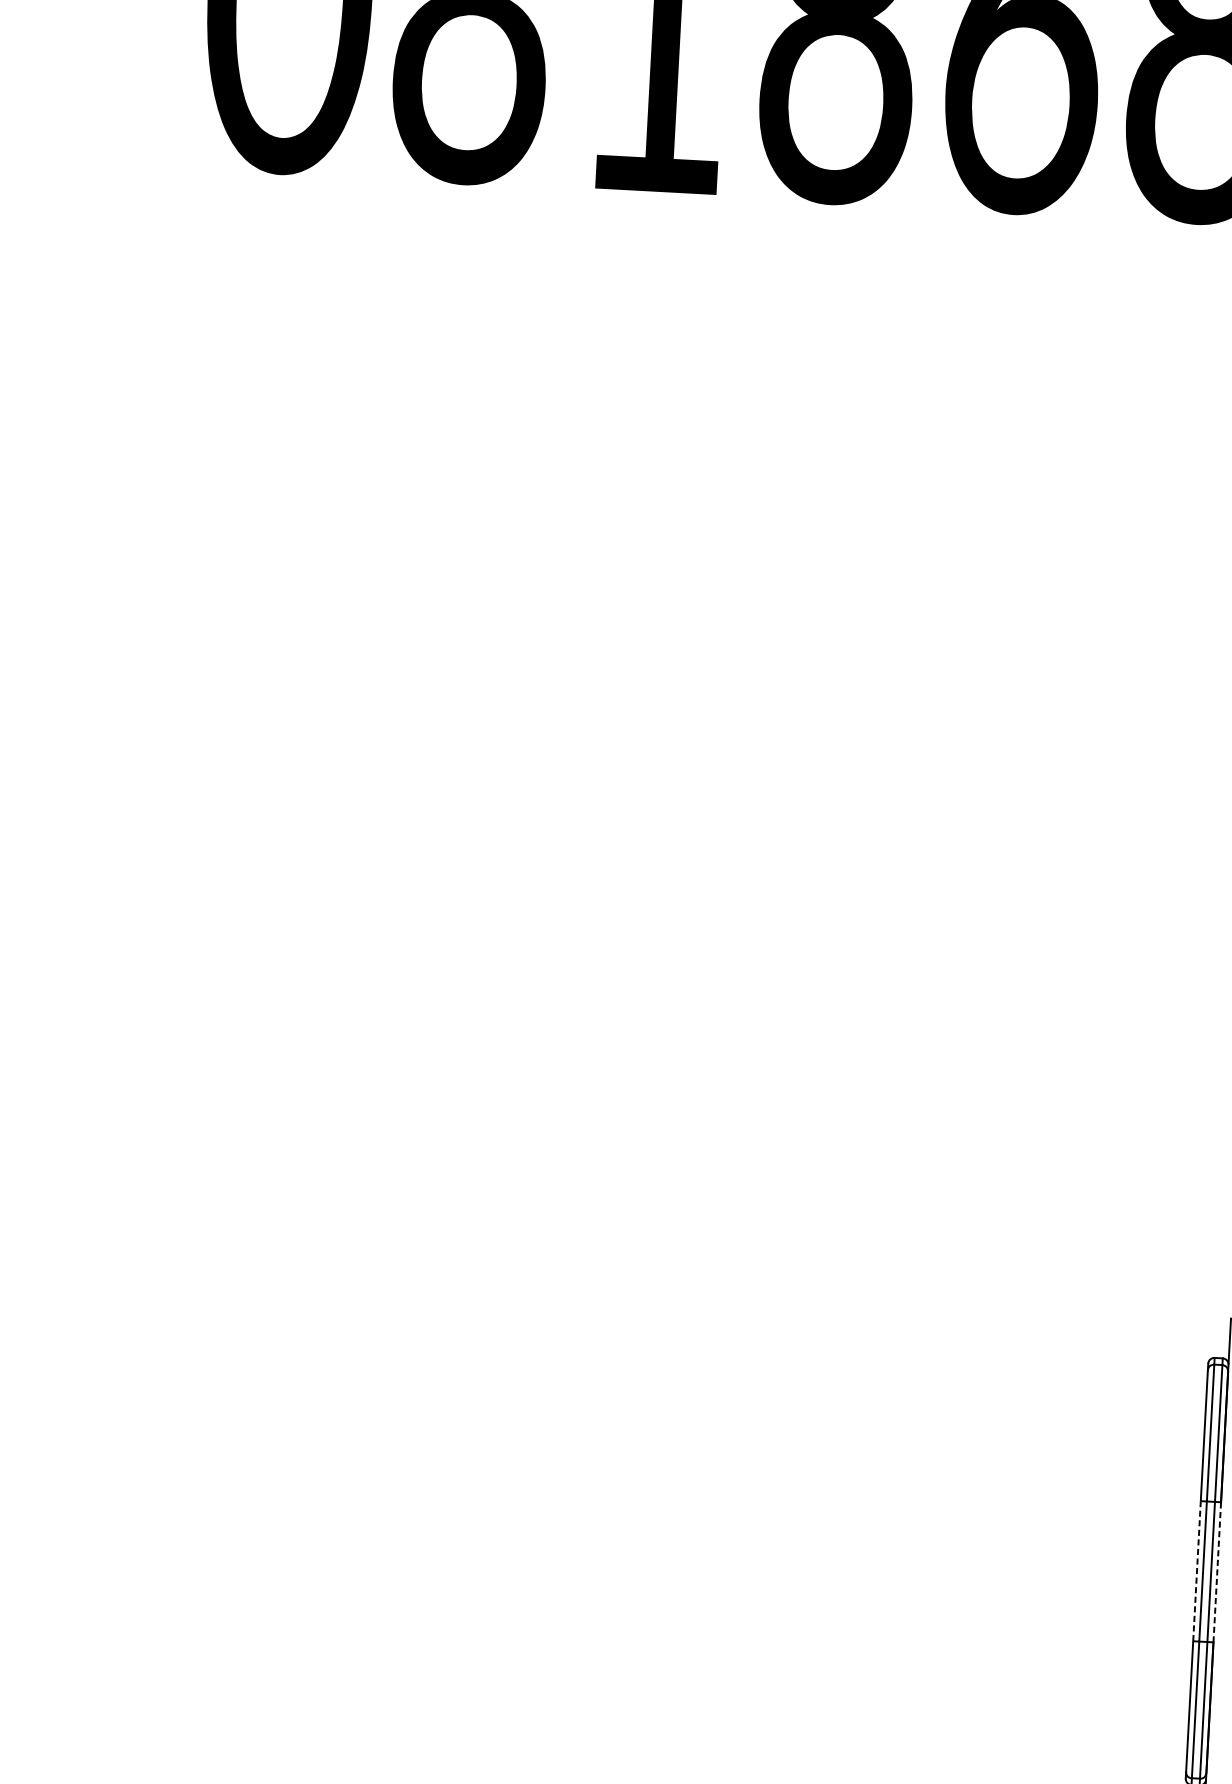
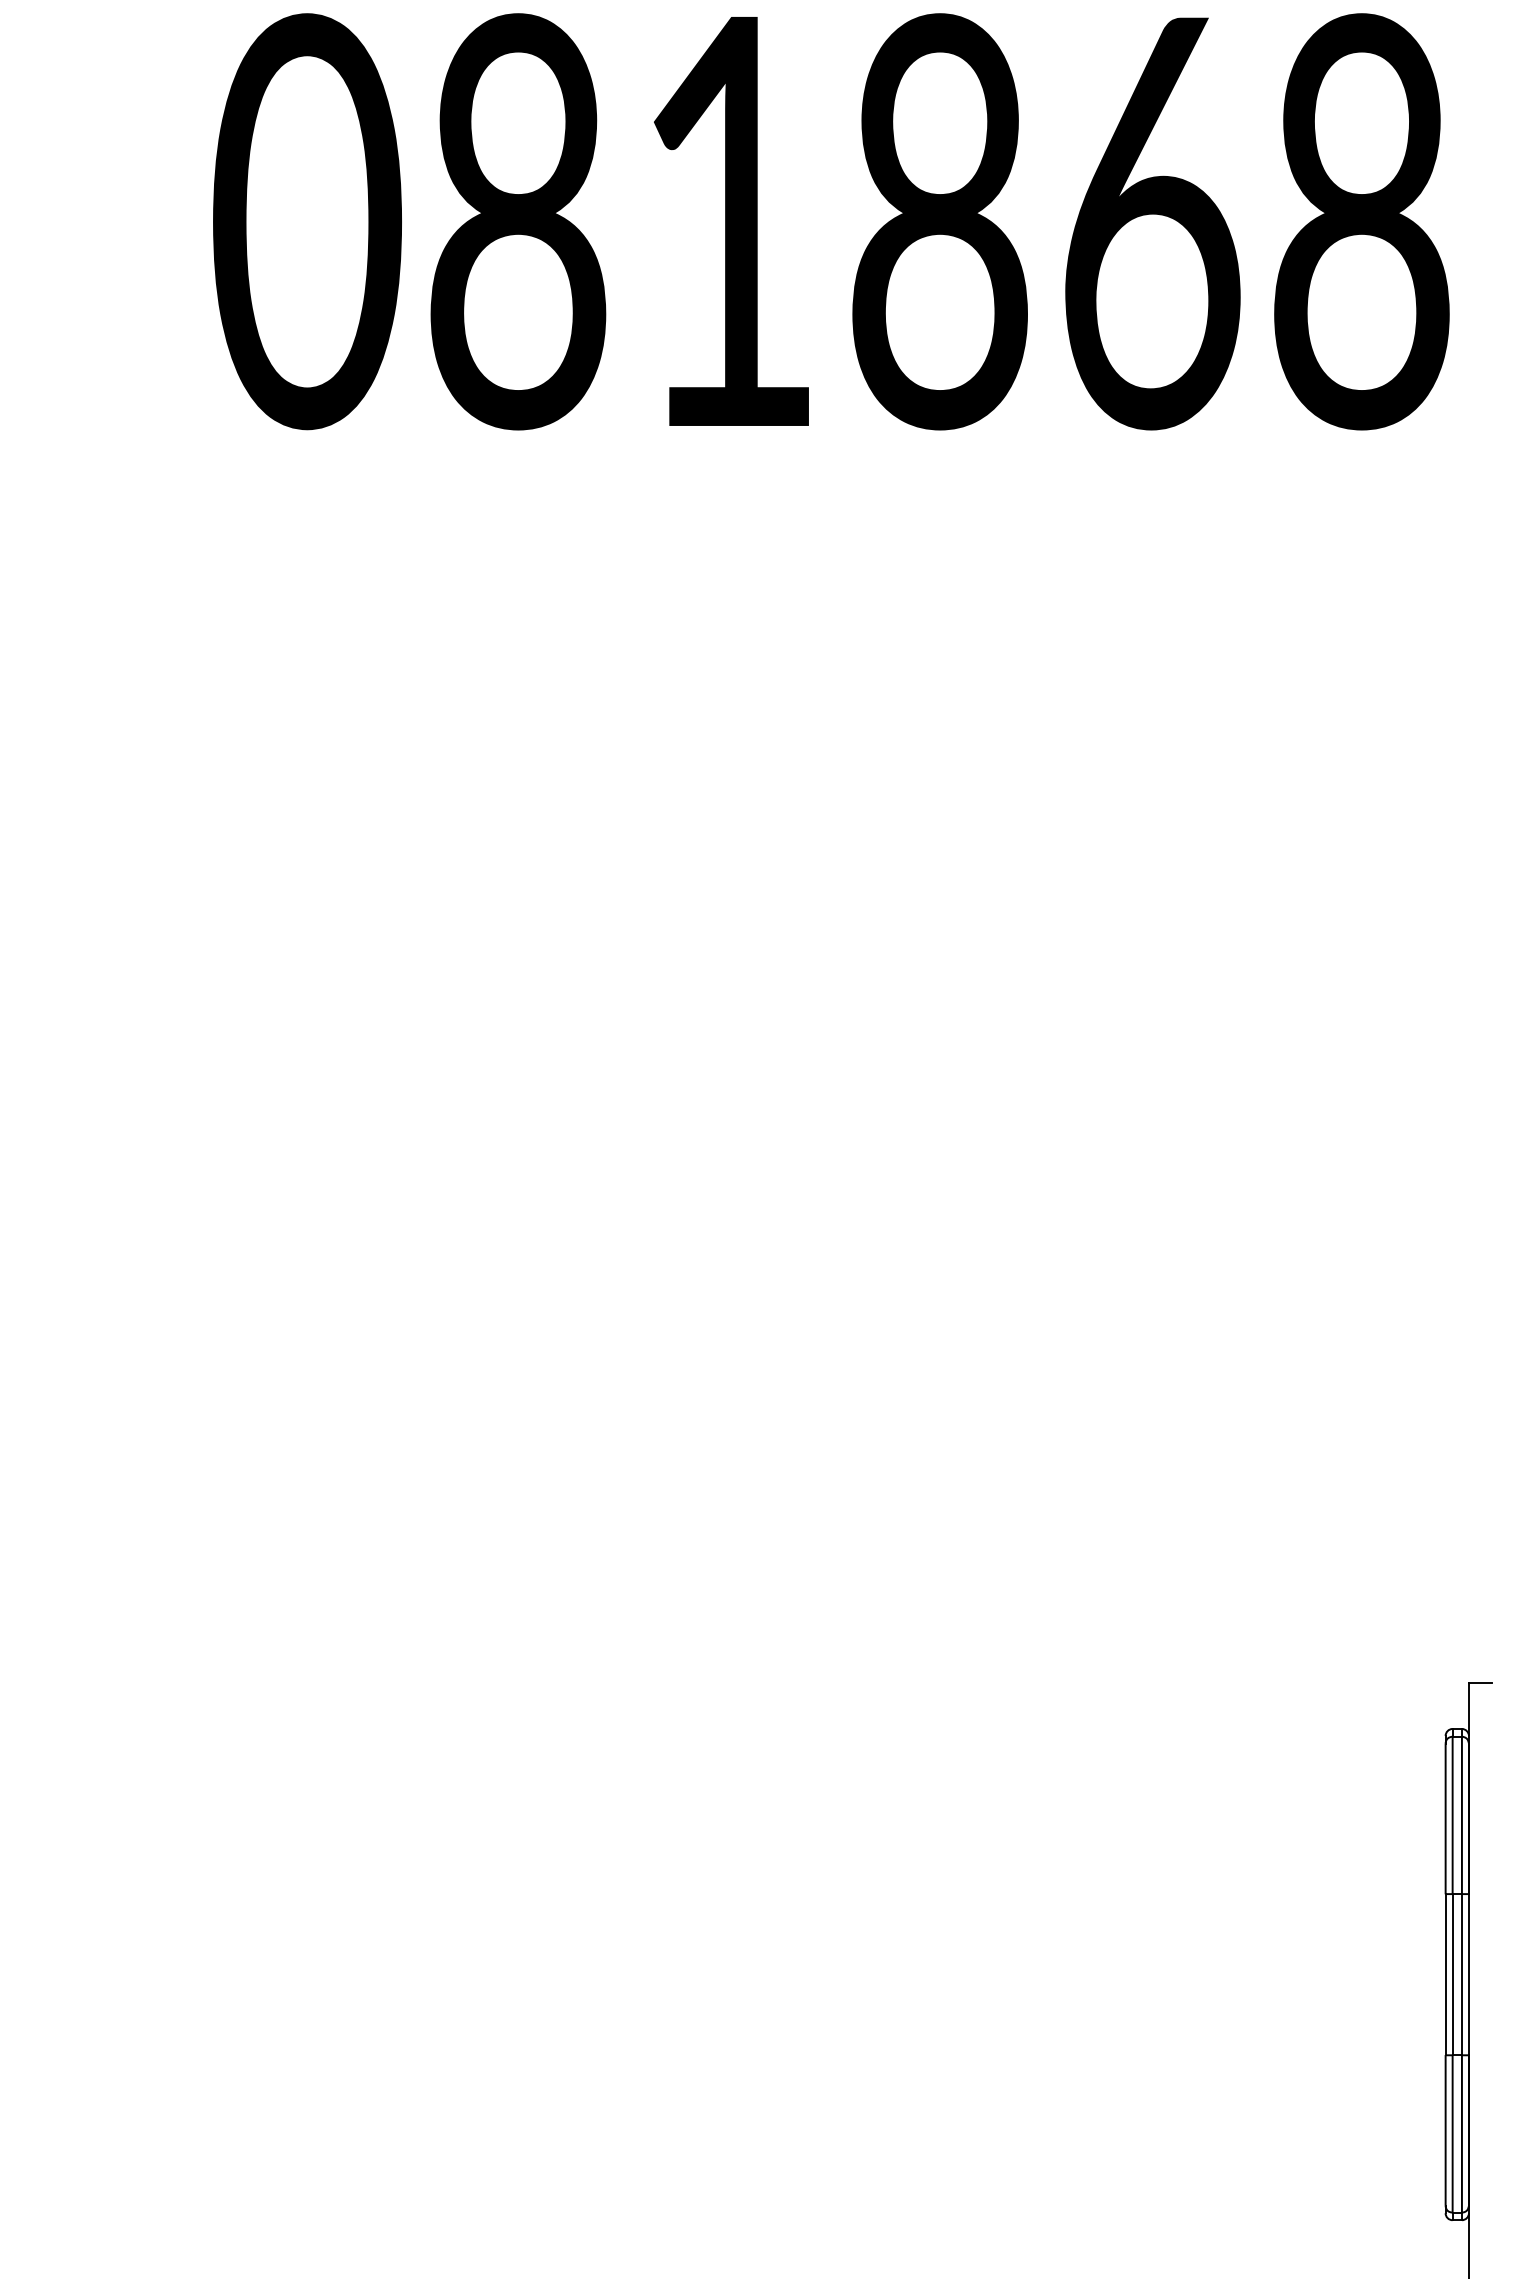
line: (1196, 1571) -> (1445, 1974), dashed -> solid
line: (1216, 1572) -> (1468, 1975), dashed -> solid

